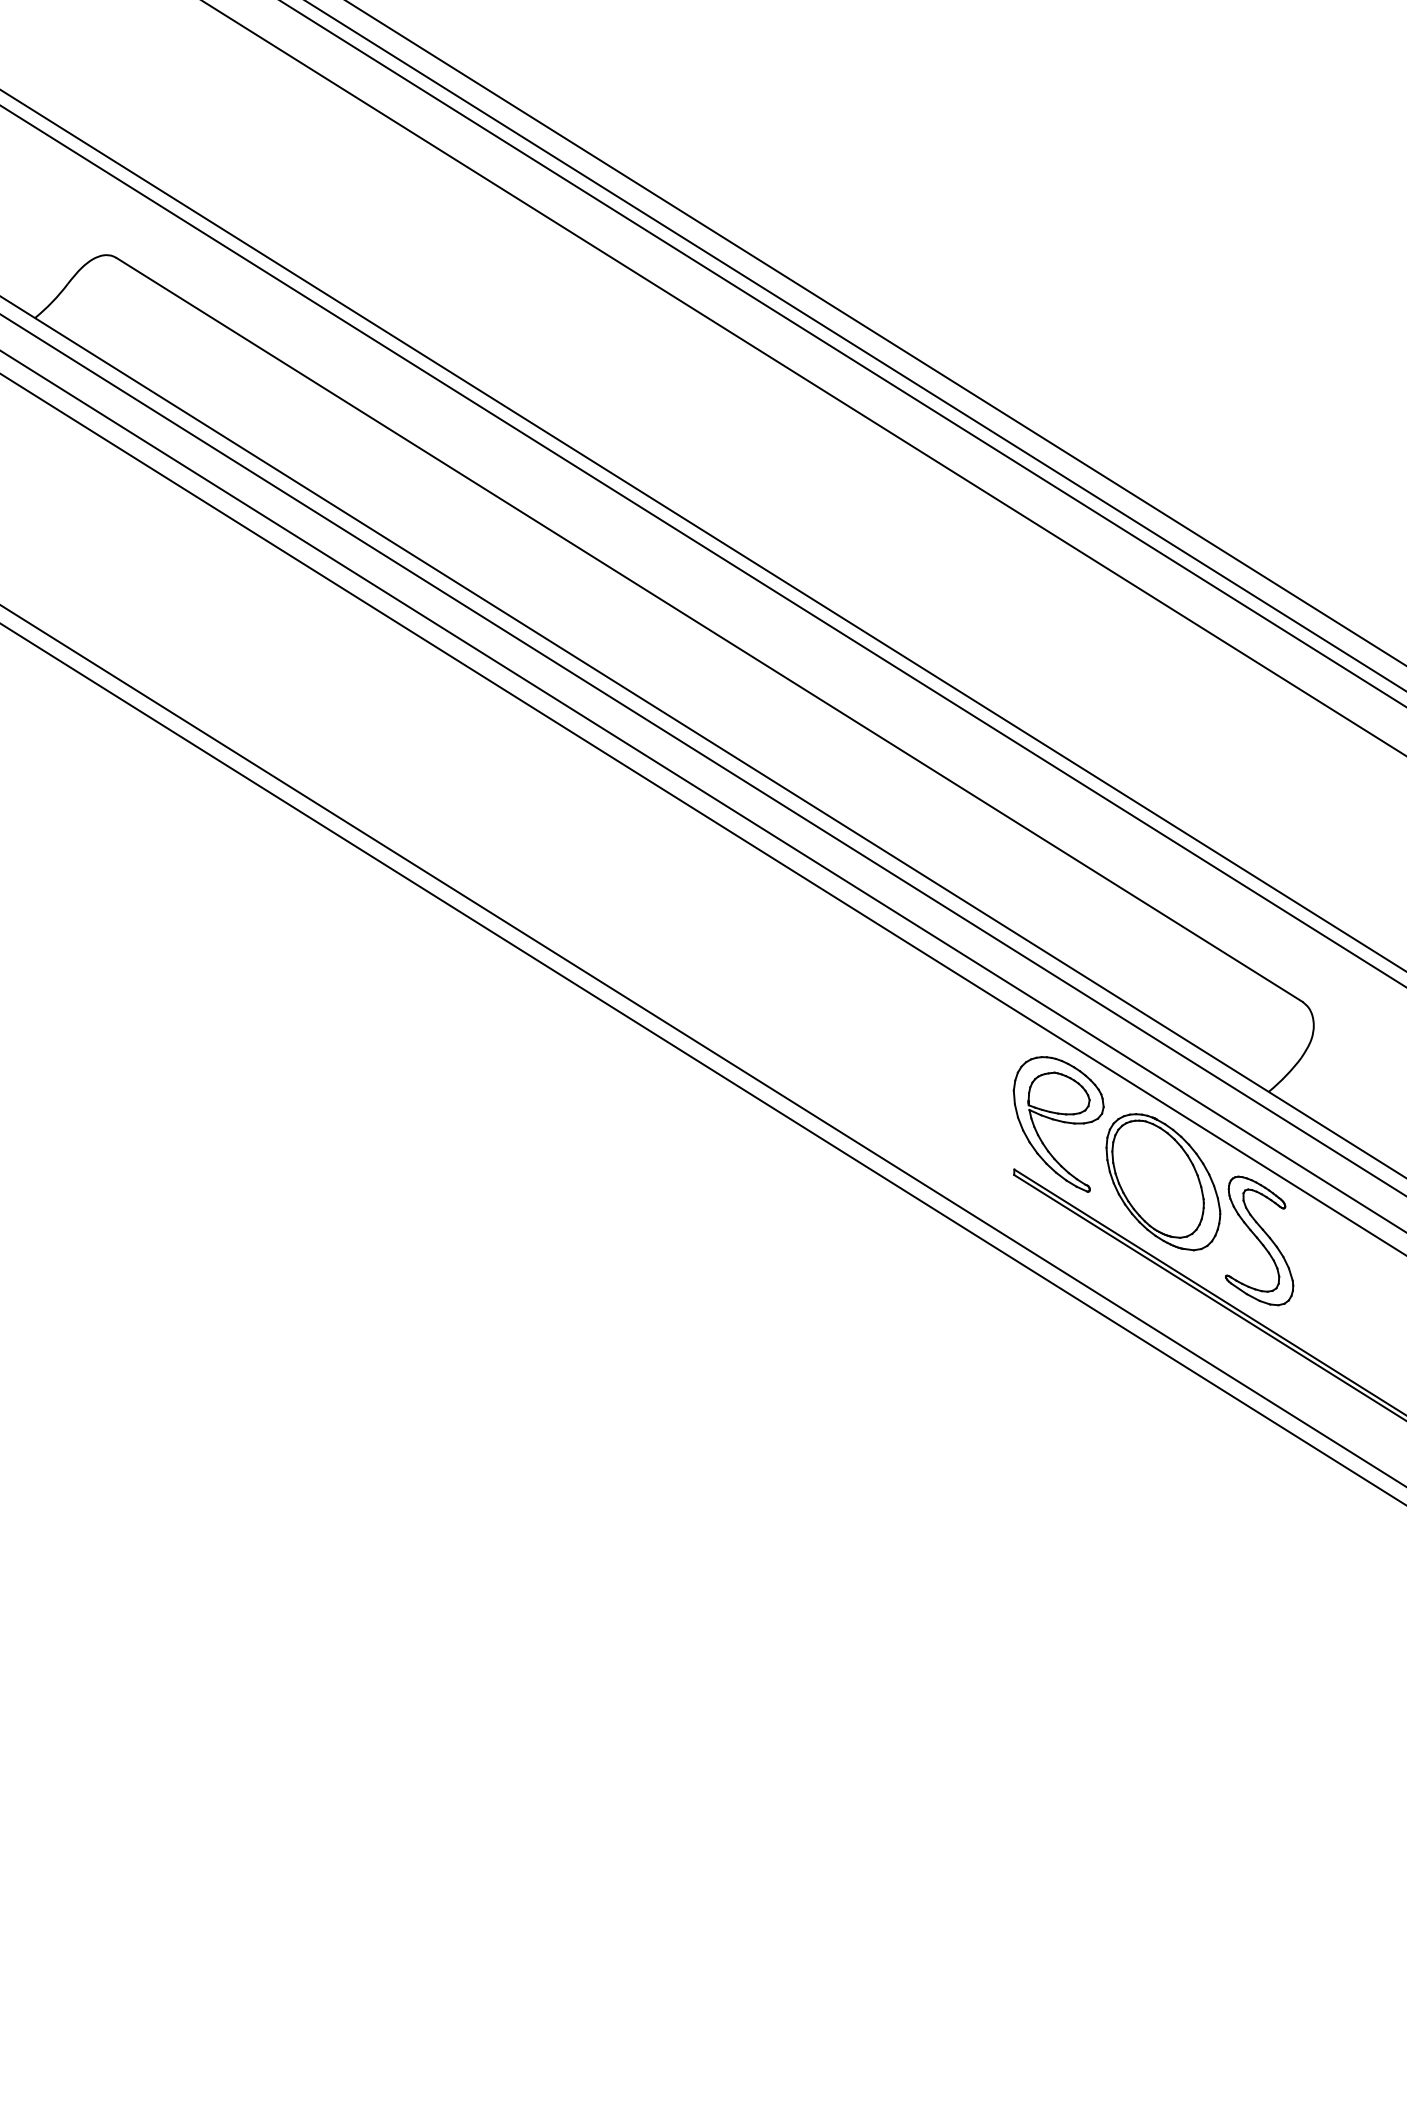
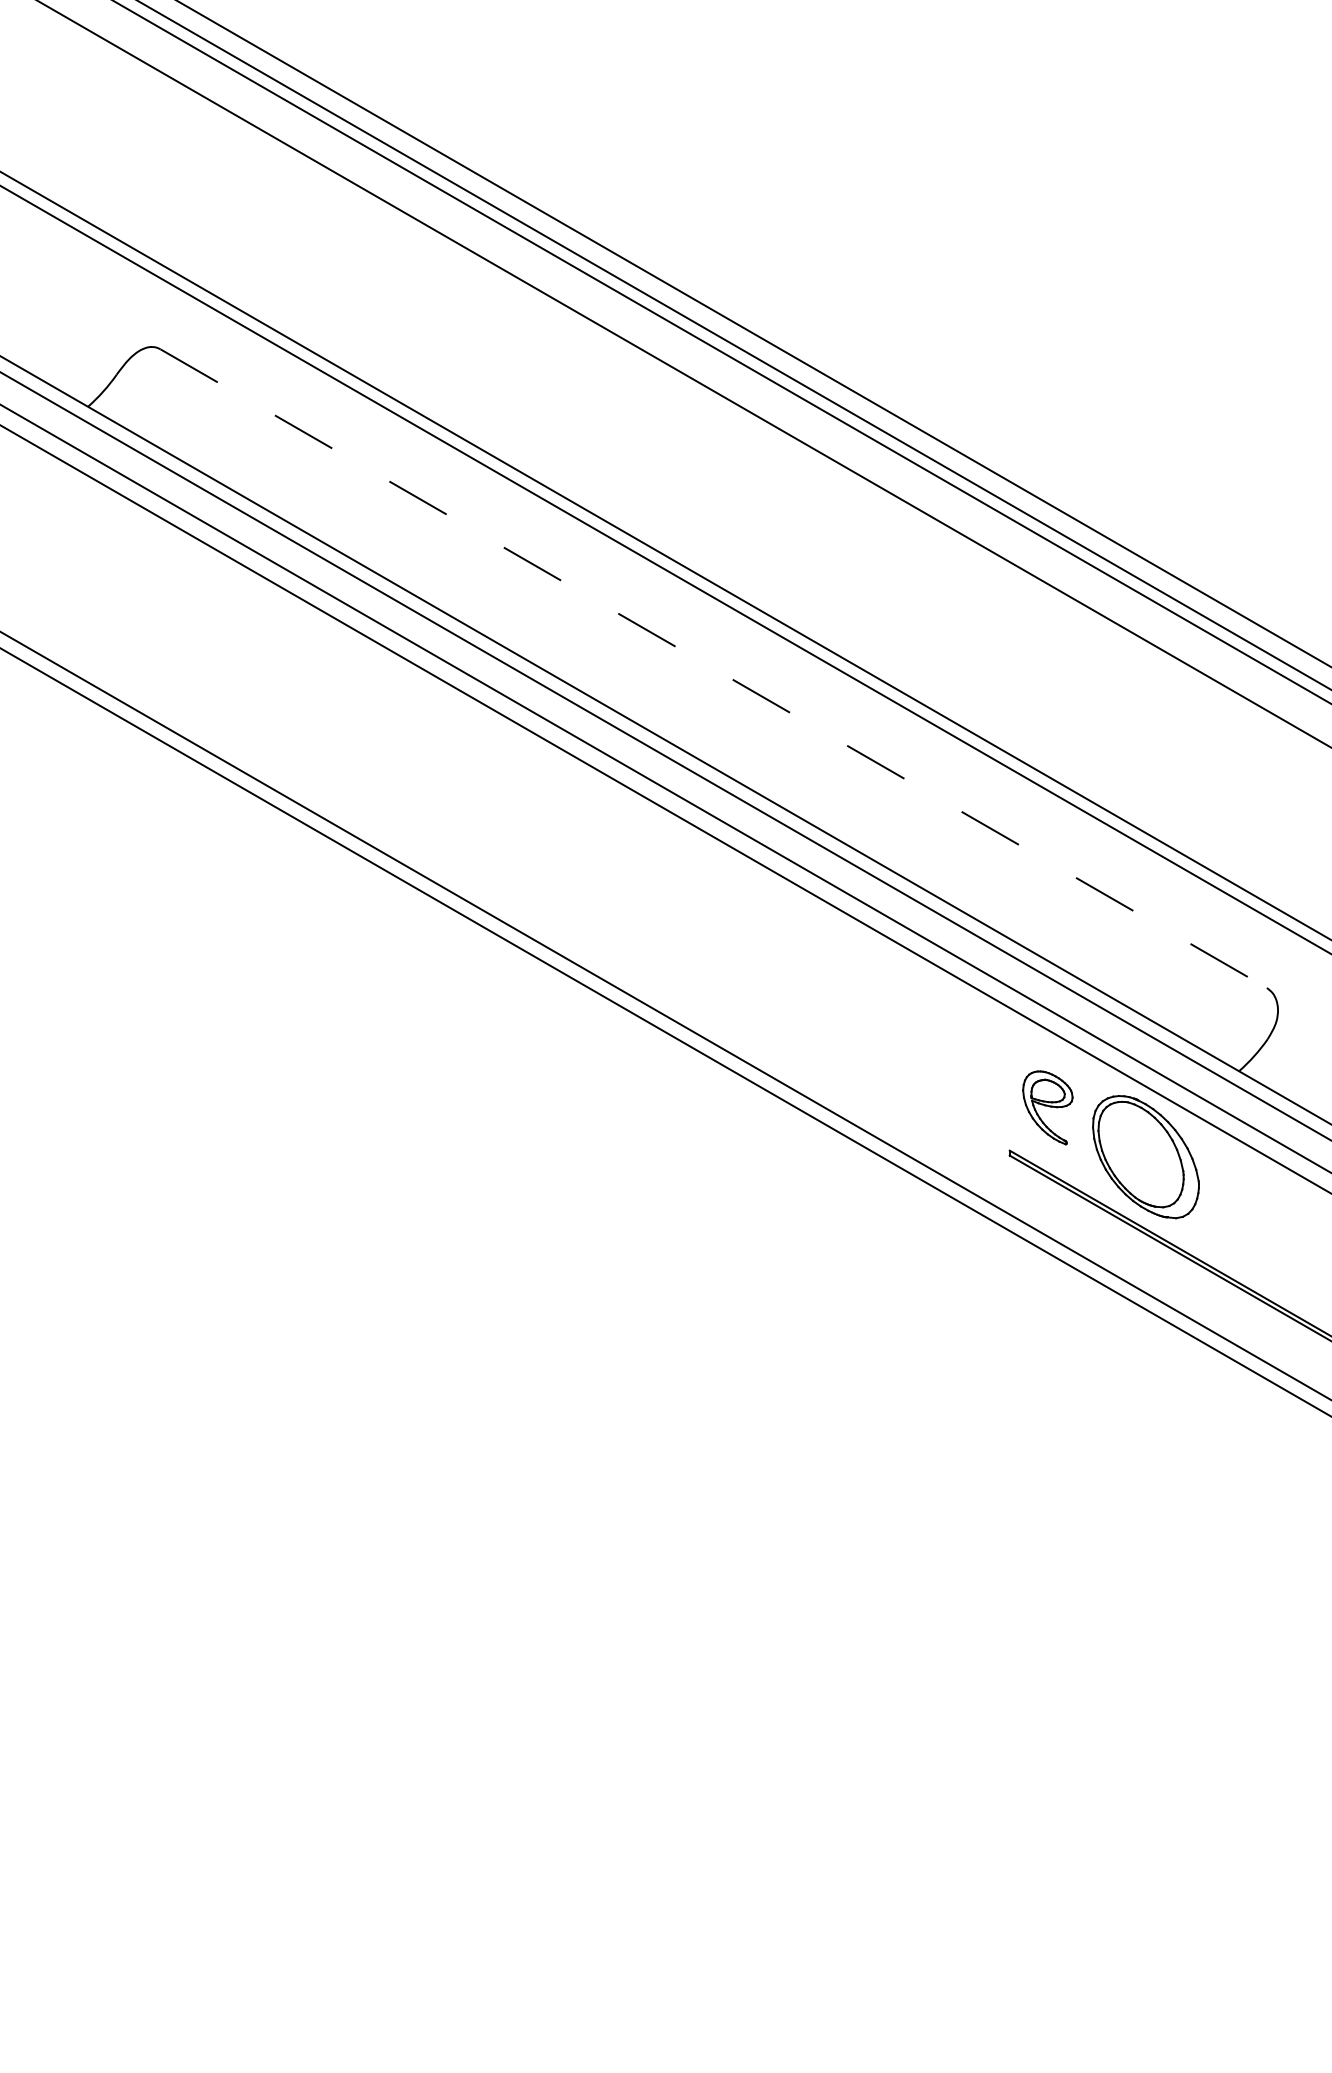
line: (709, 629) -> (713, 668), solid -> dashed
part: (1057, 1123) -> (1047, 1107), size x0.6
part: (1260, 1240) -> (1236, 1207), removed

